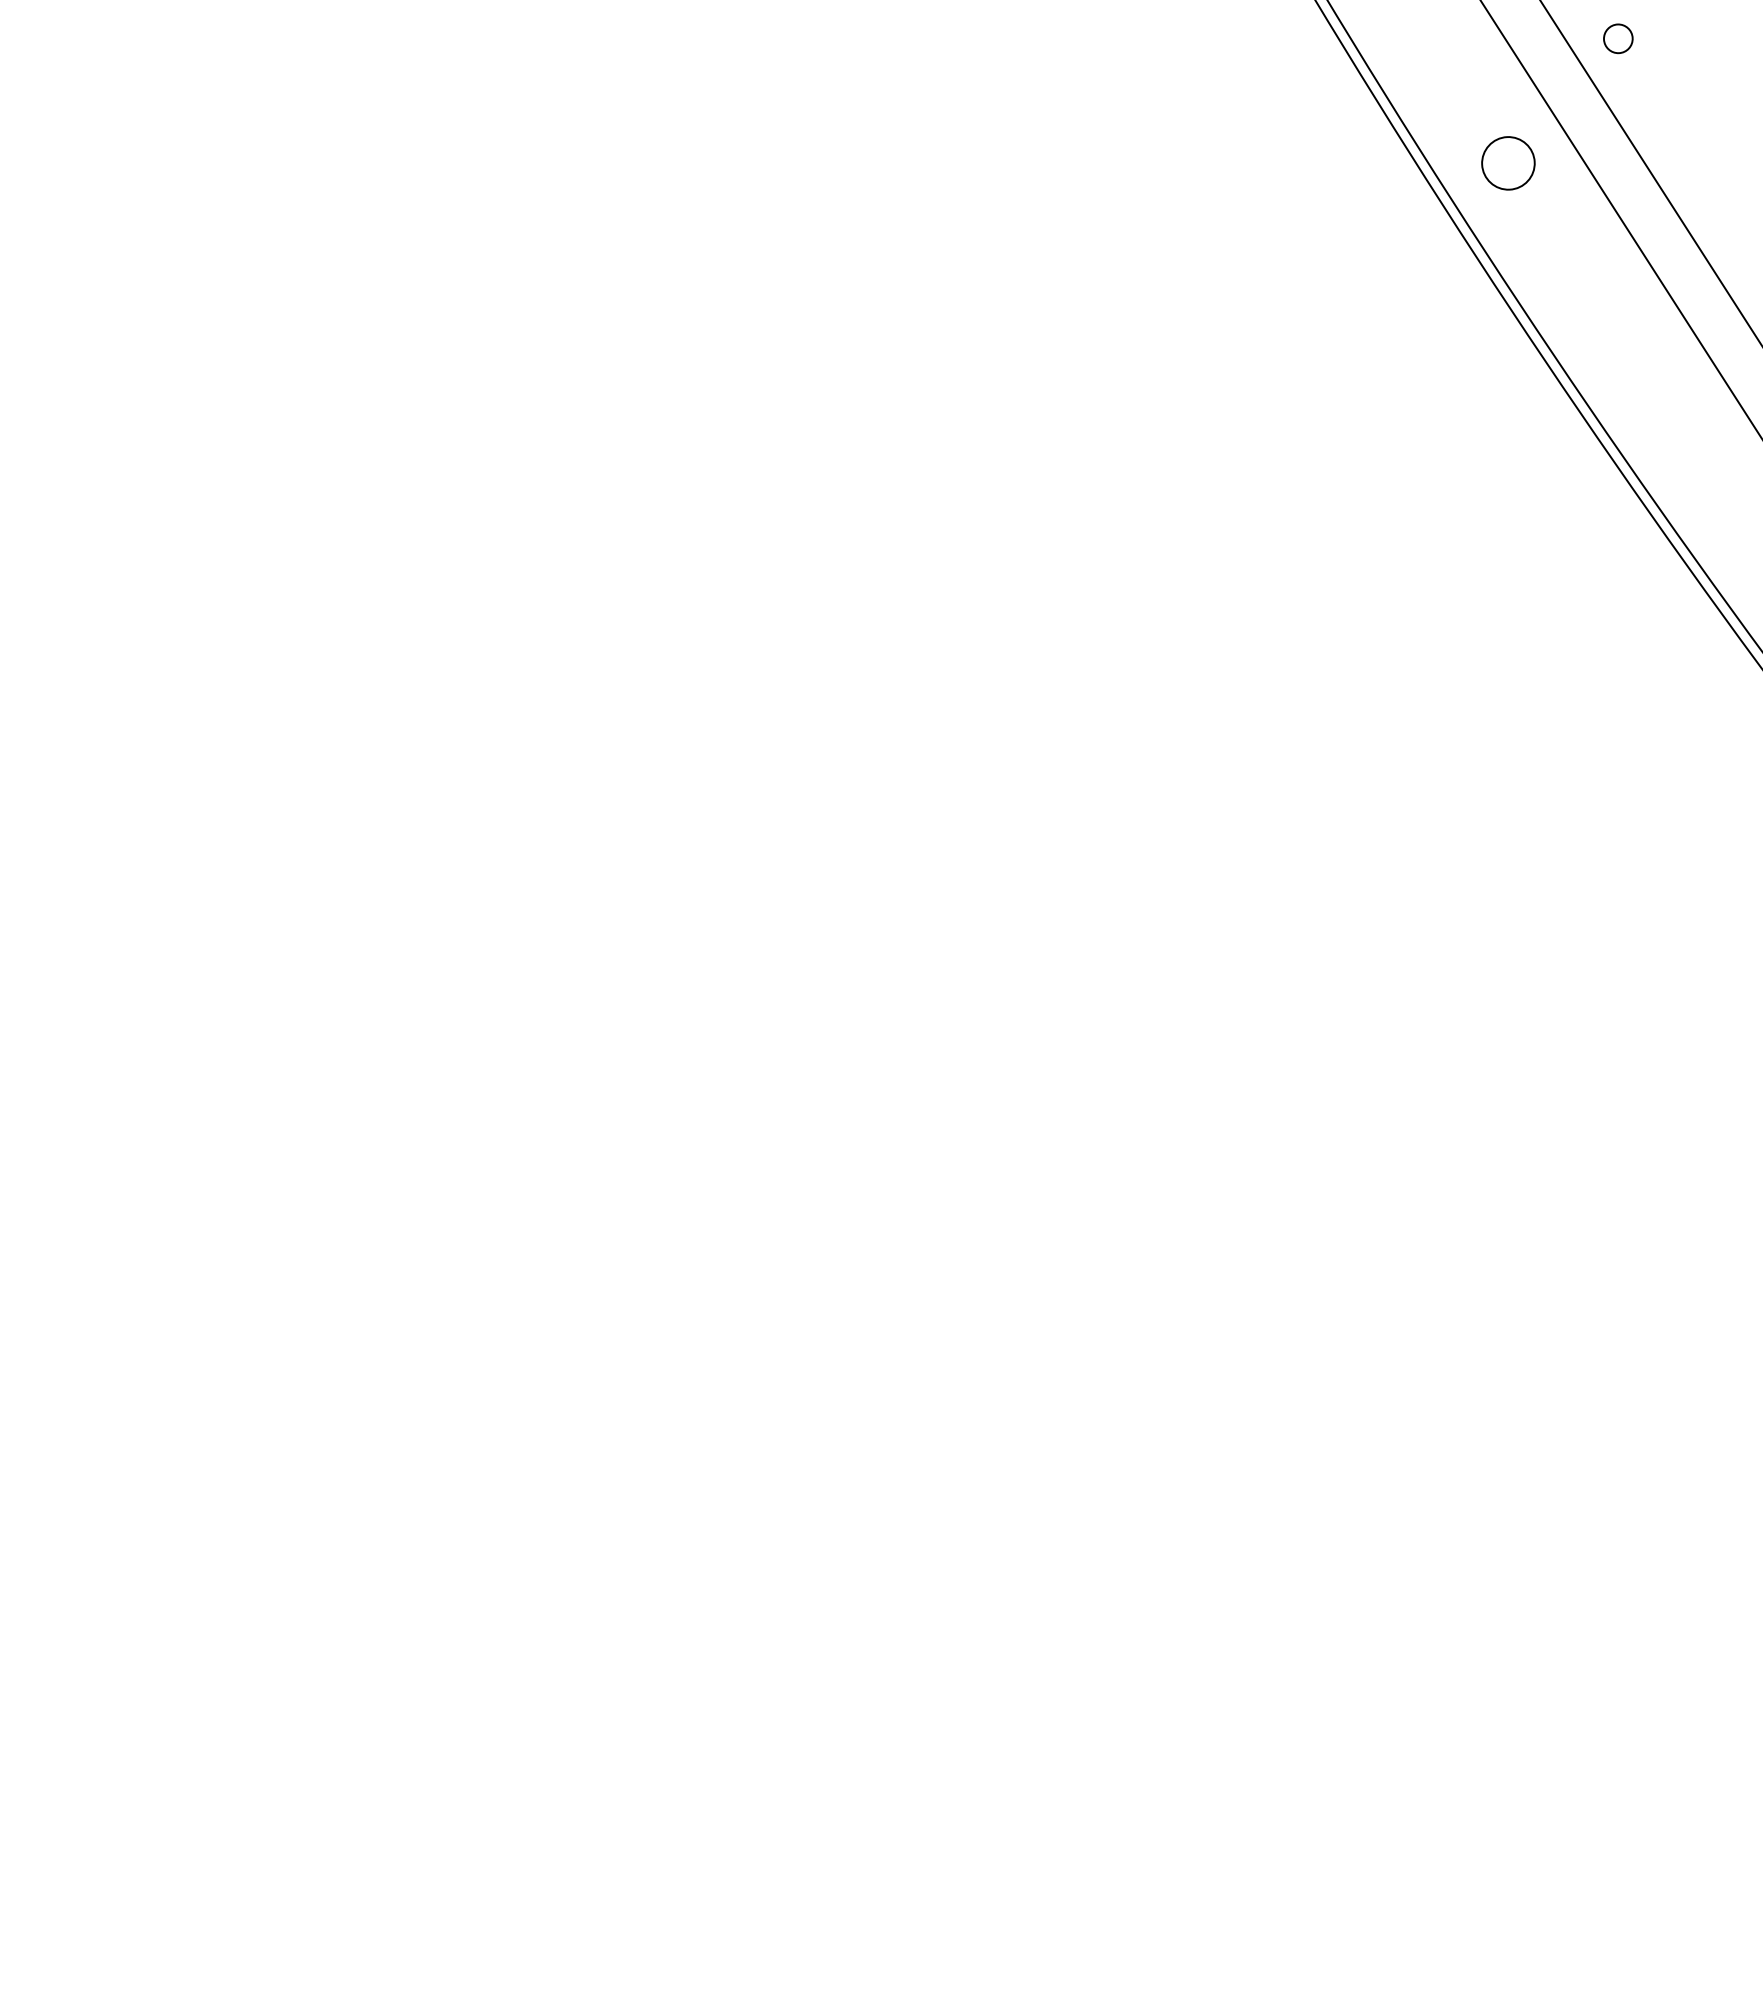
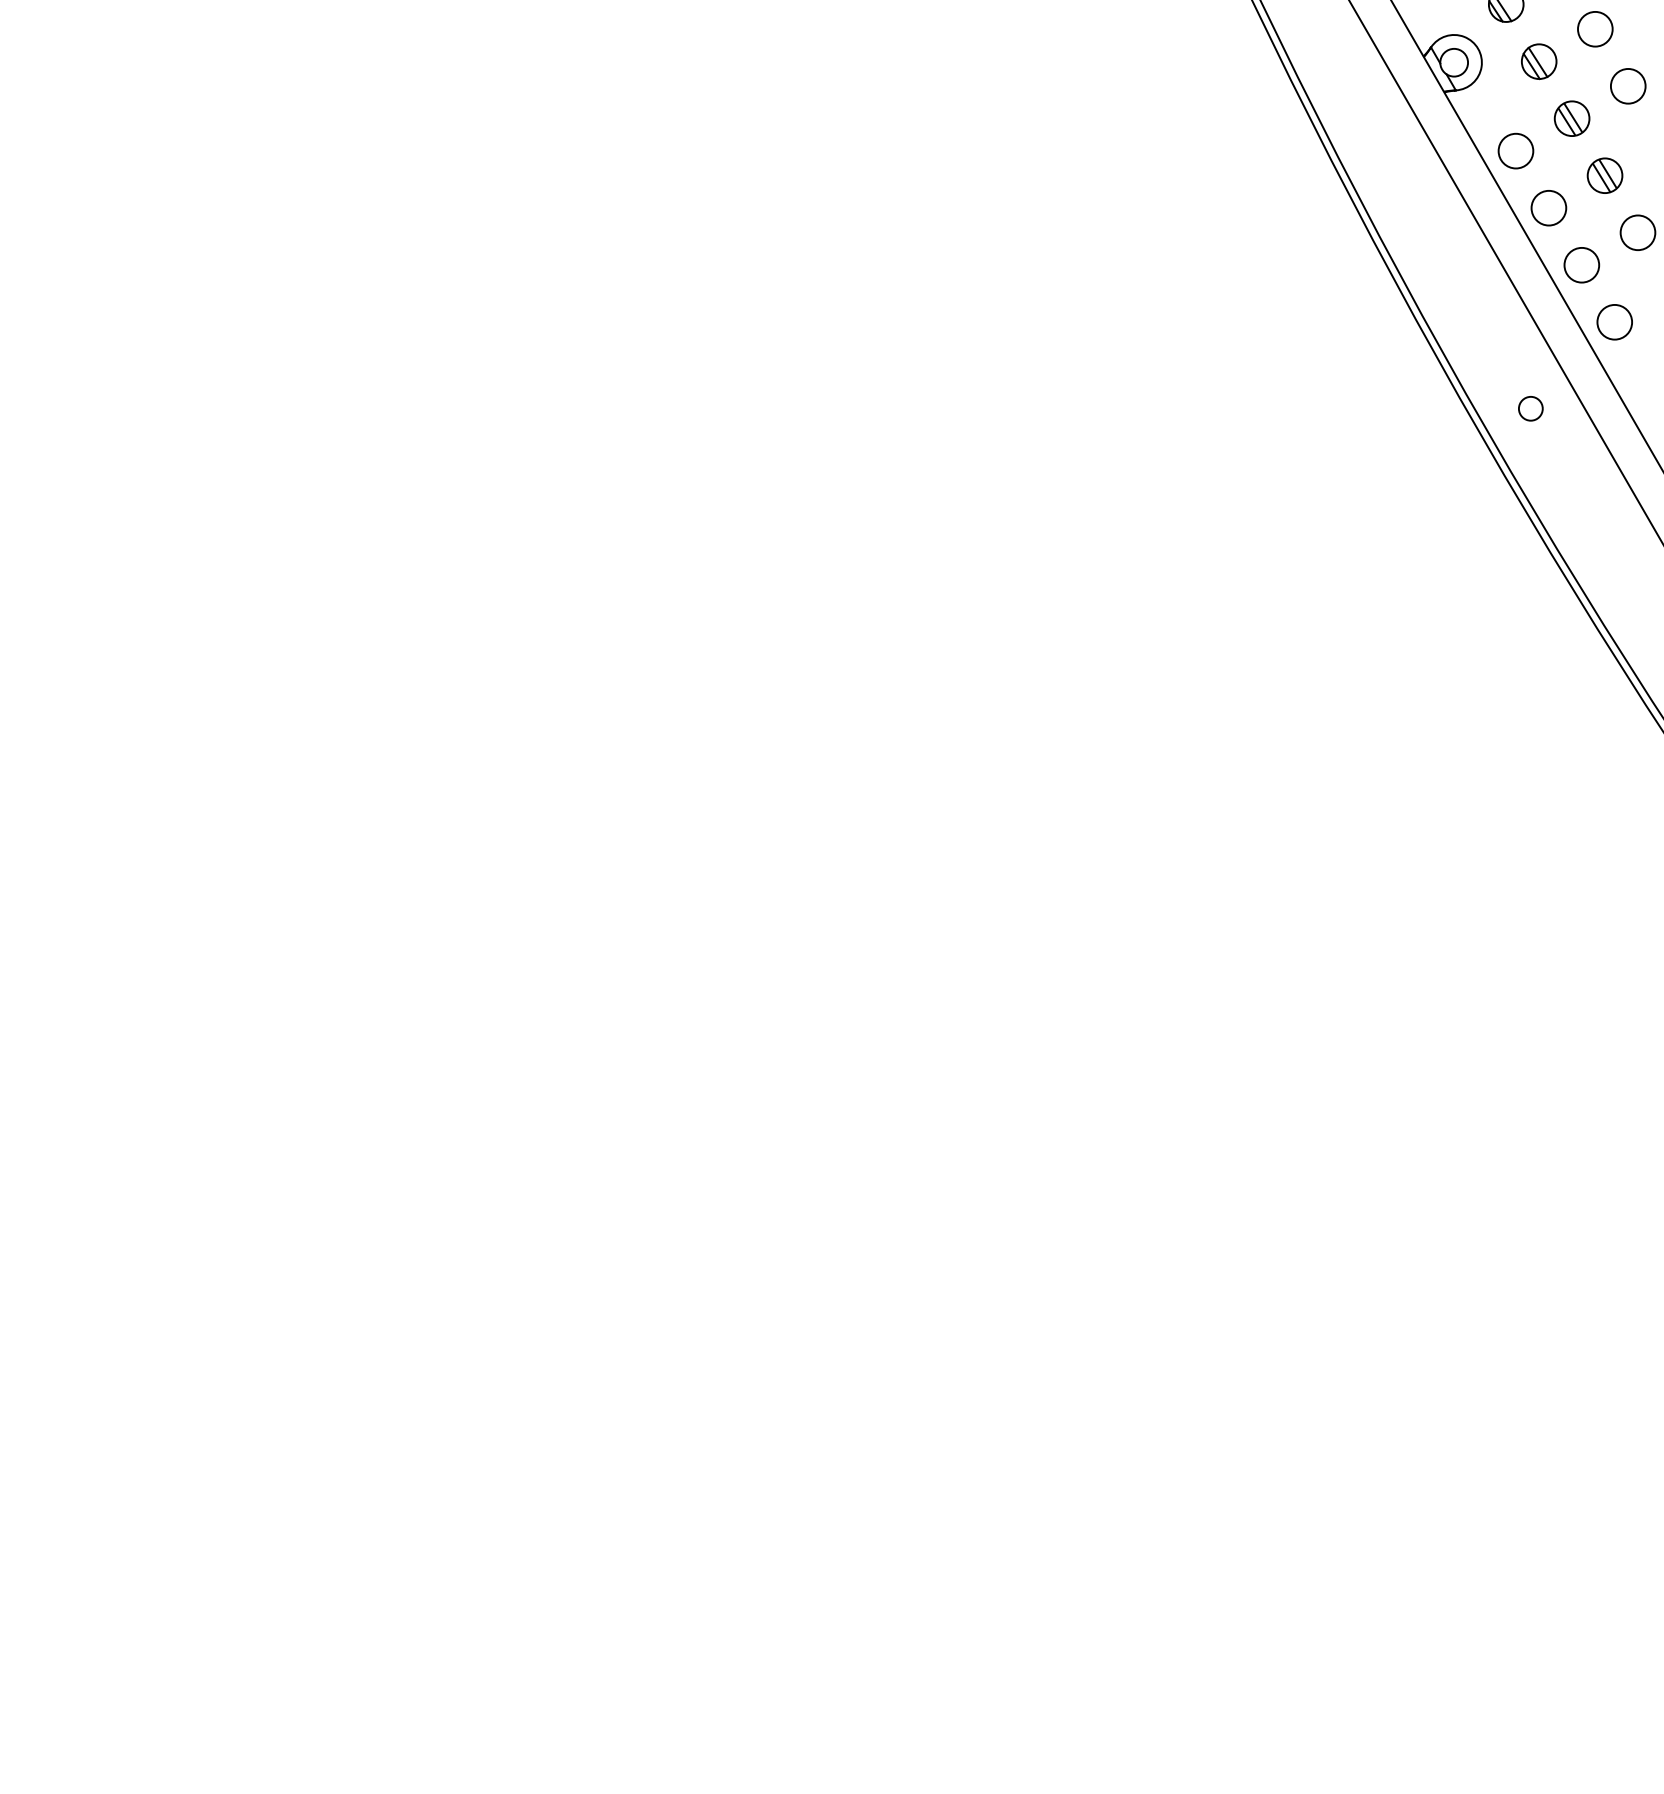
circle: (1618, 39) -> (1614, 322), size x1.67
circle: (1507, 163) -> (1530, 408), size x0.62

